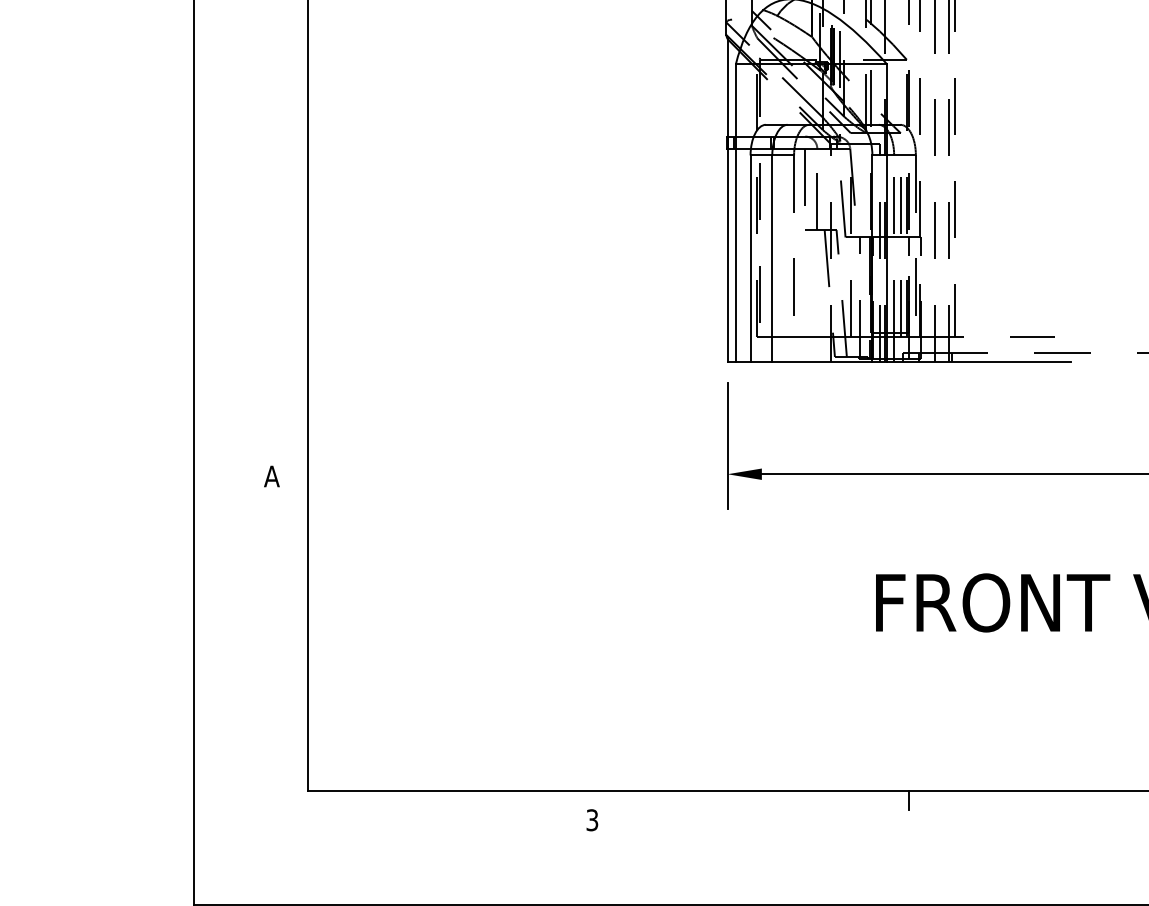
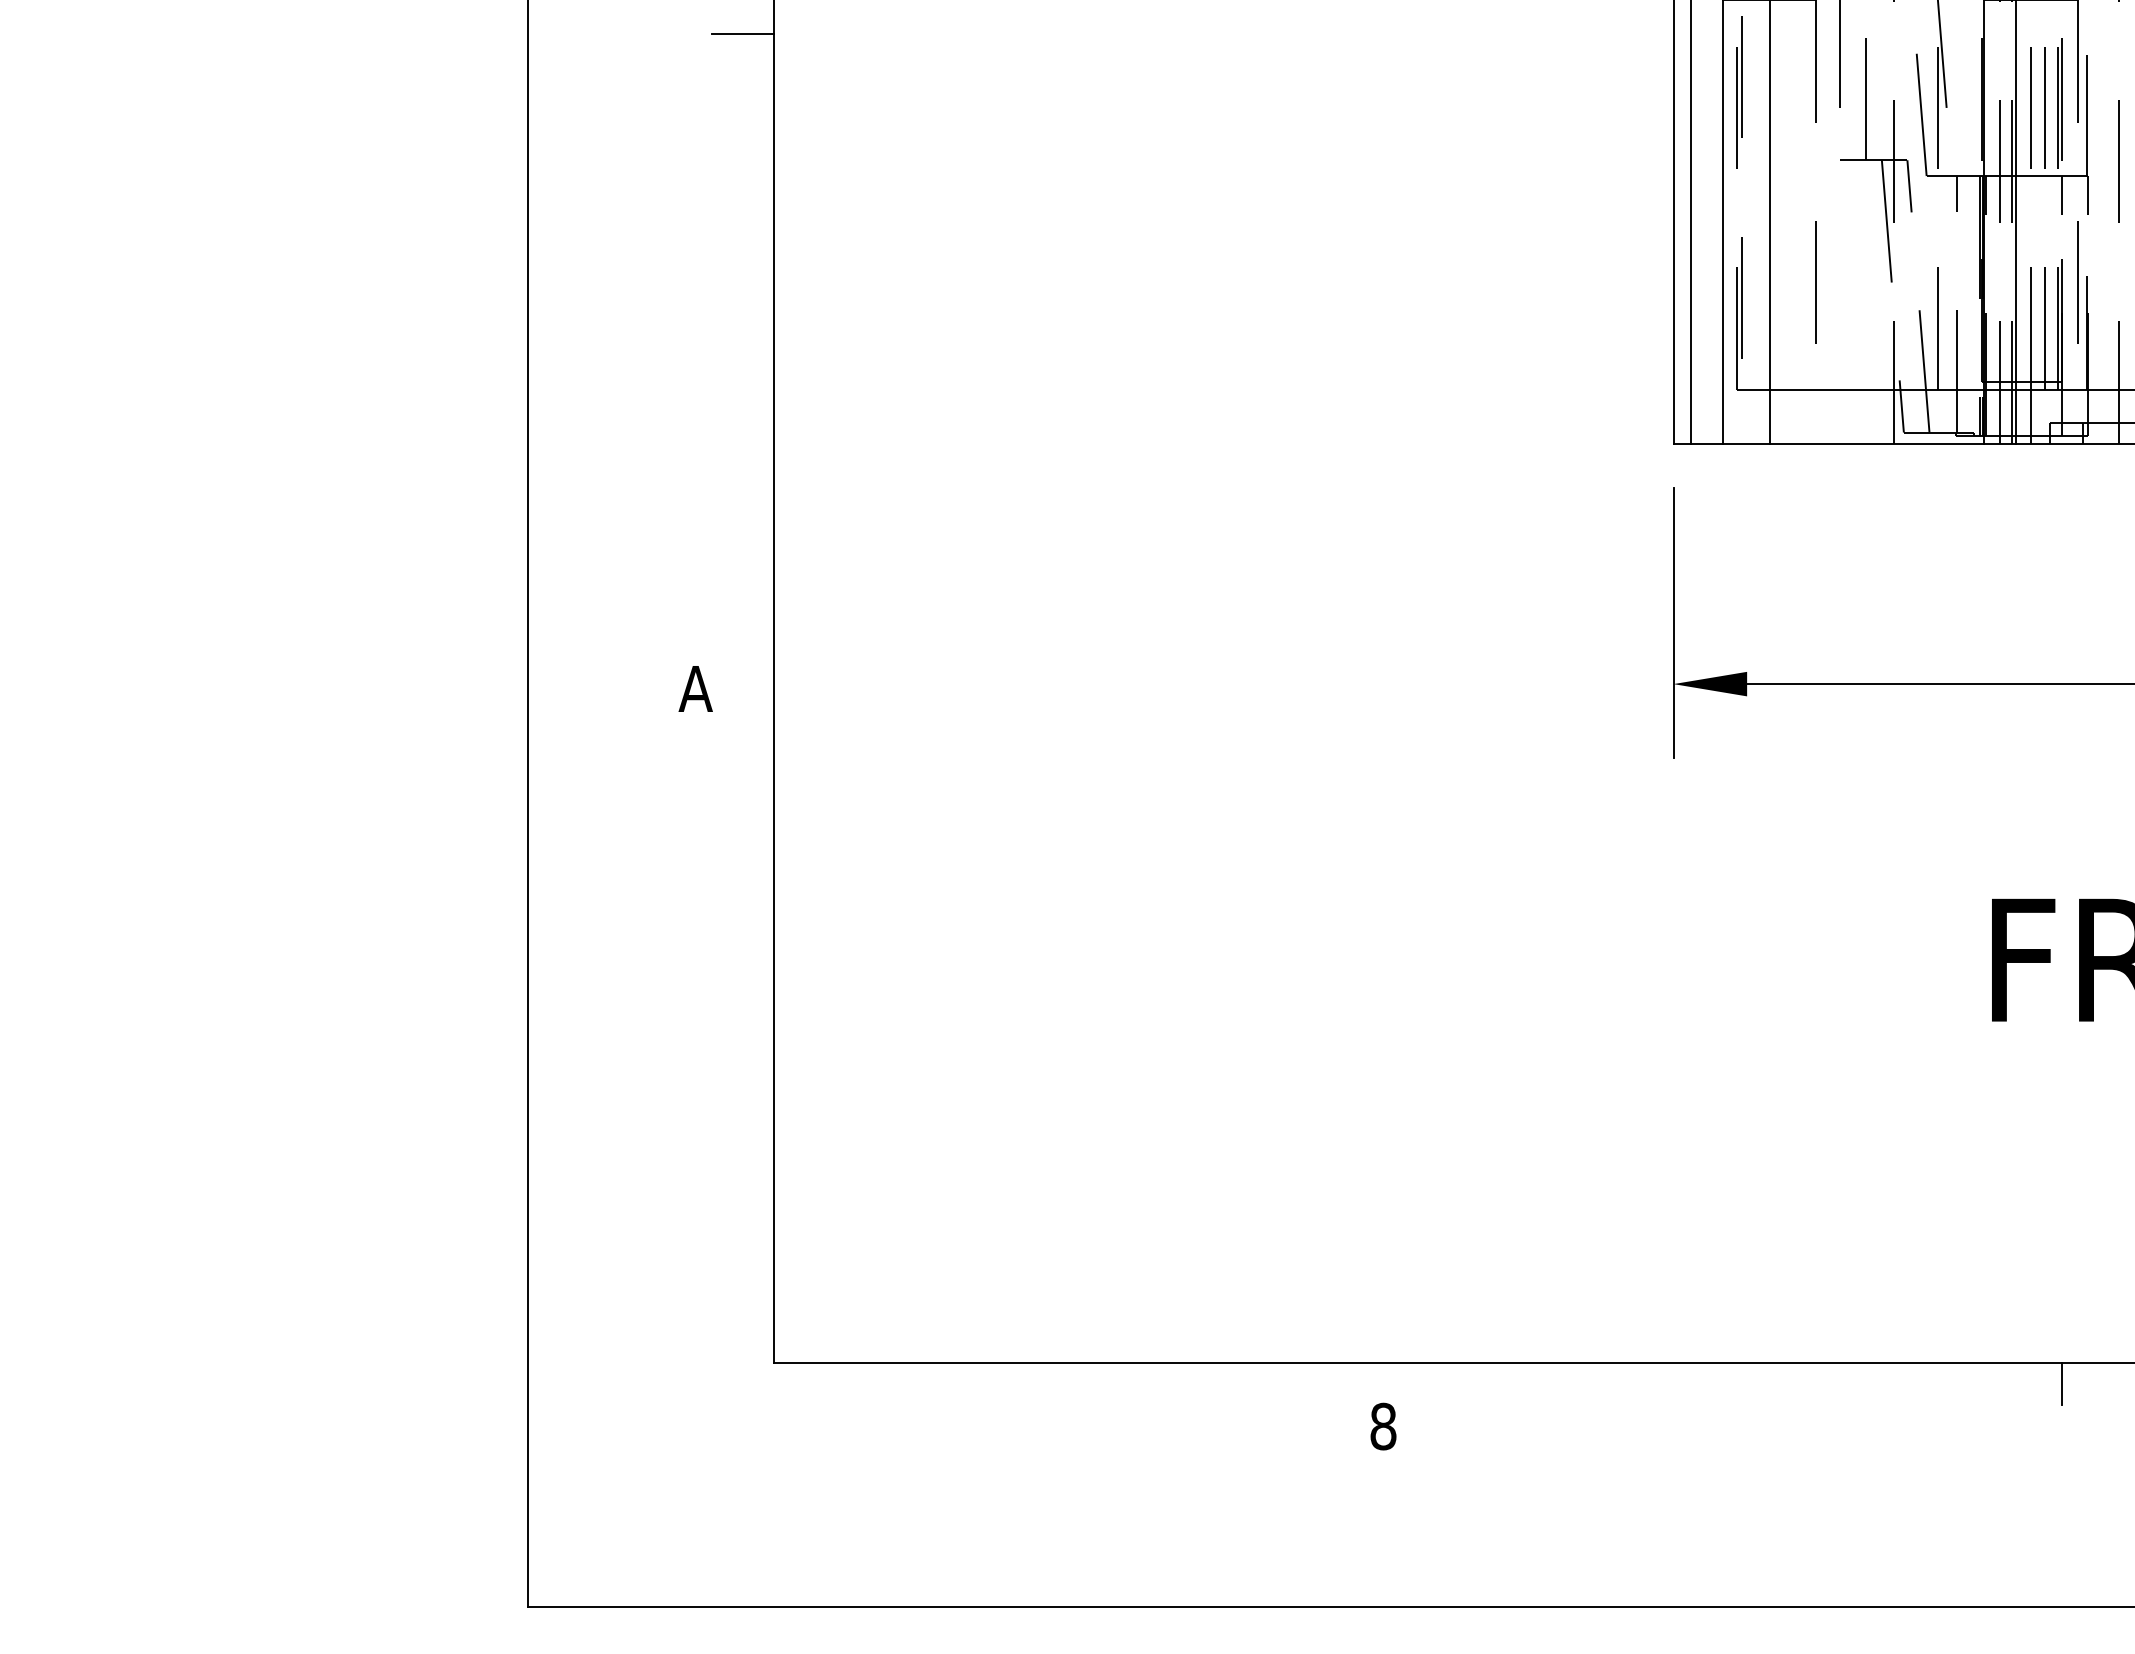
line: (293, 171) -> (742, 34), added
text: (592, 820) -> (1383, 1427), 3 -> 8

